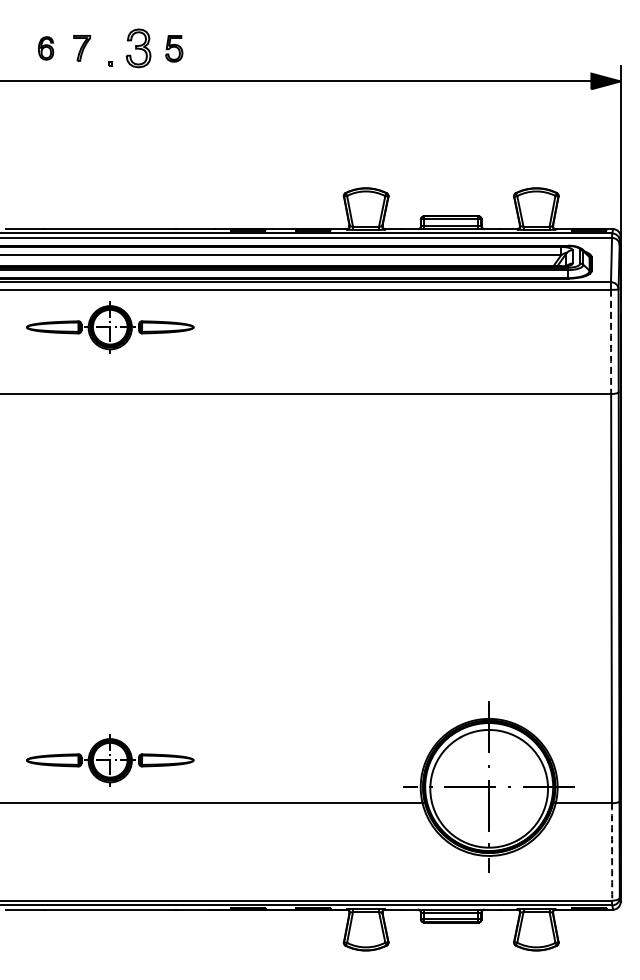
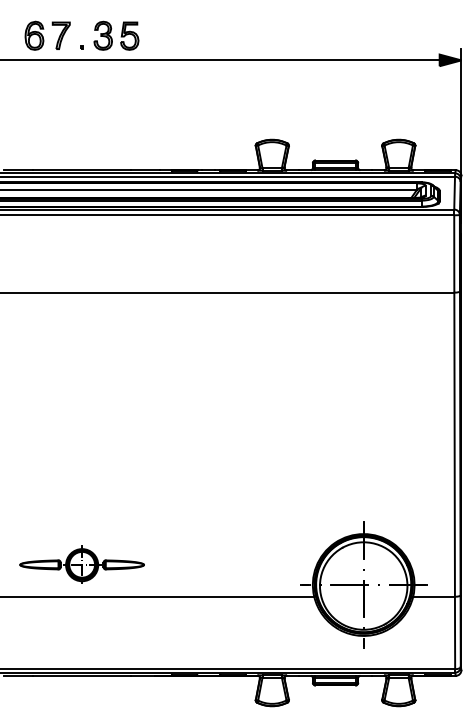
part: (45, 48) -> (34, 35), size x1.67
part: (81, 48) -> (60, 35), size x1.43
part: (173, 48) -> (129, 35), size x1.43
part: (110, 327) -> (82, 243), removed
arc: (611, 341) -> (454, 253), dashed -> solid
arc: (612, 851) -> (455, 632), dashed -> solid

